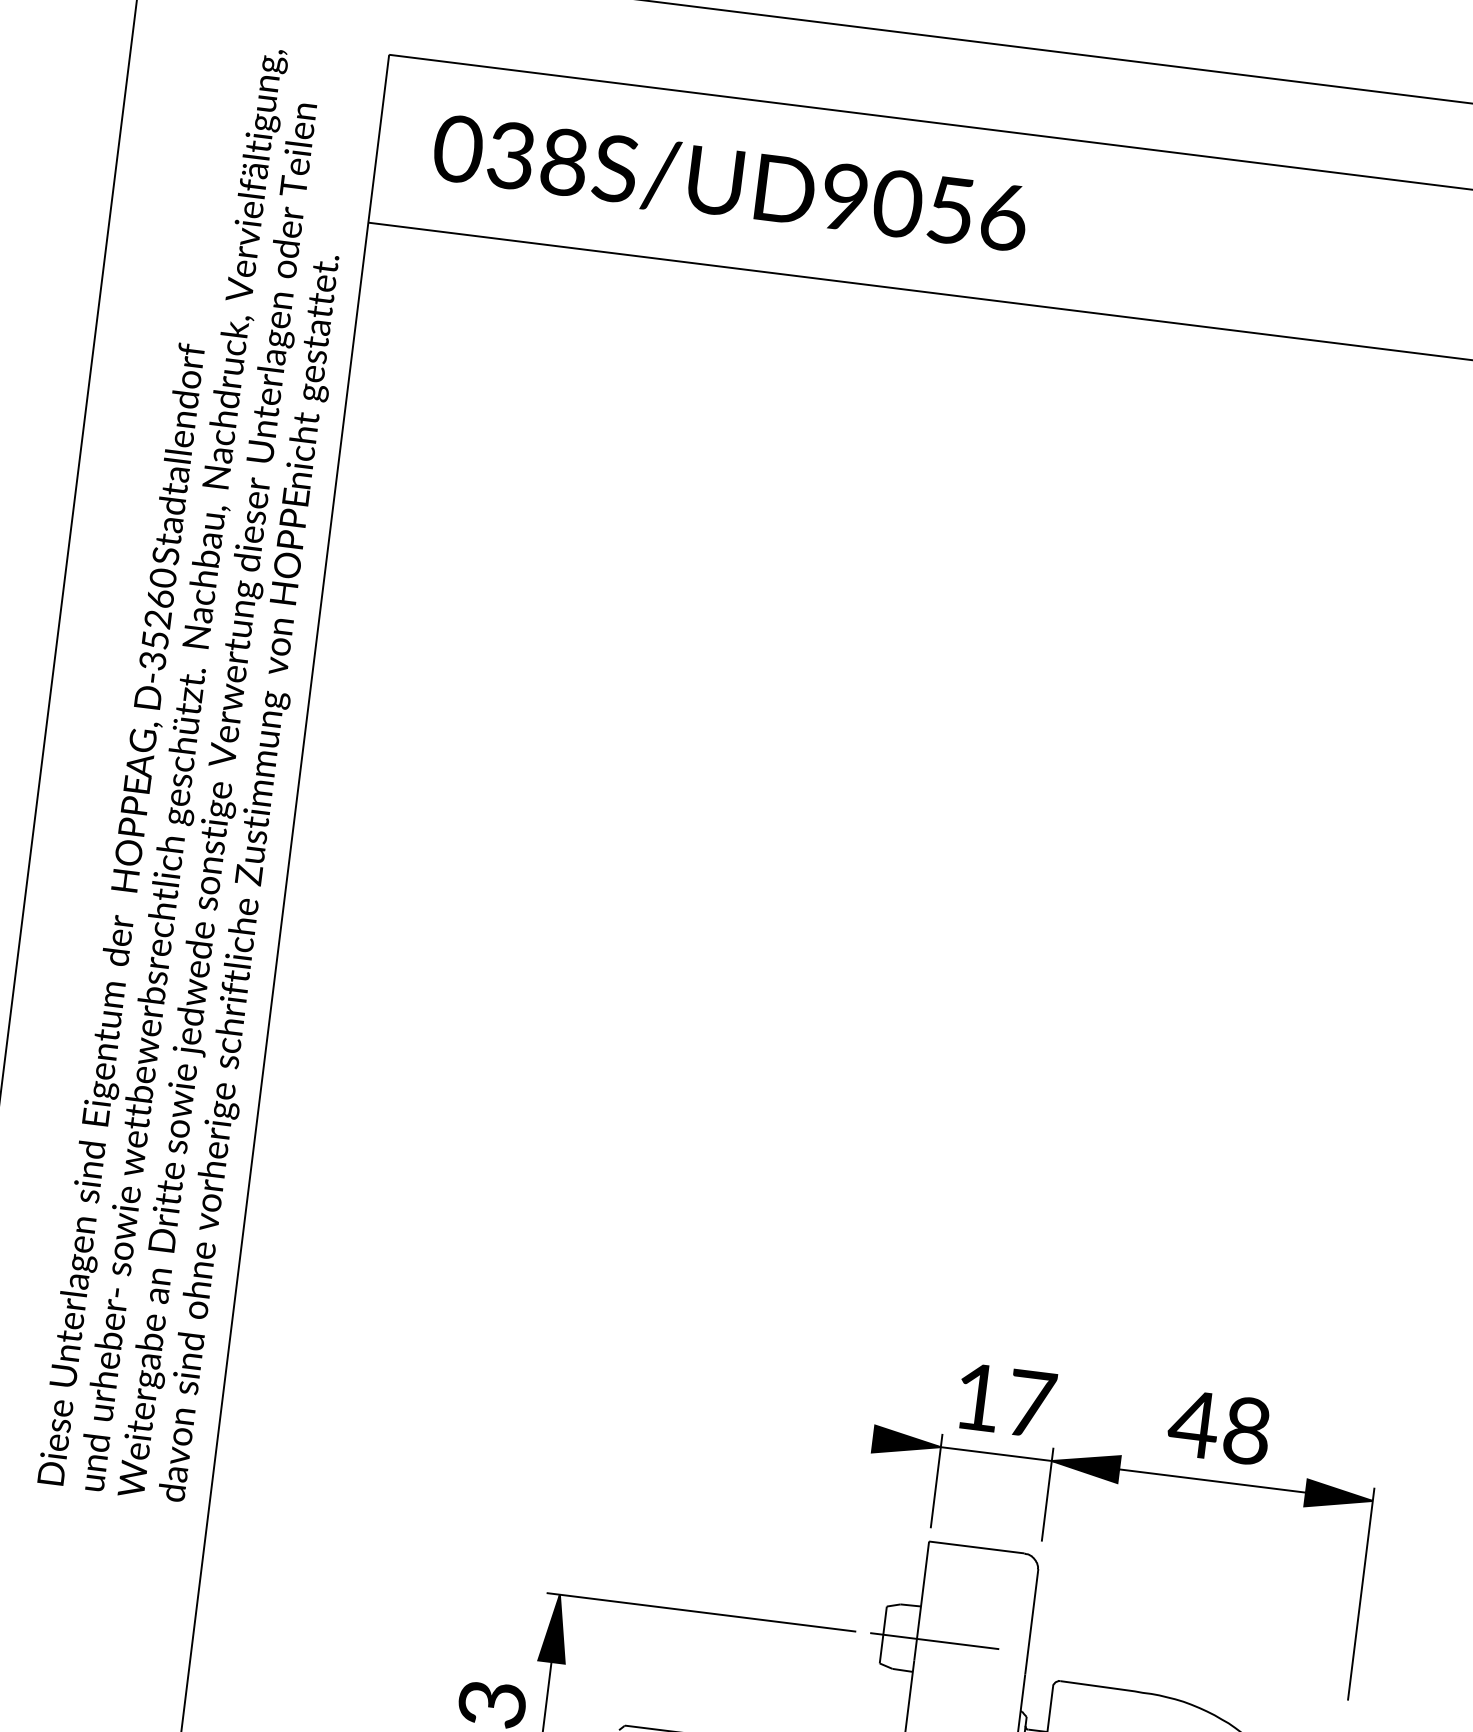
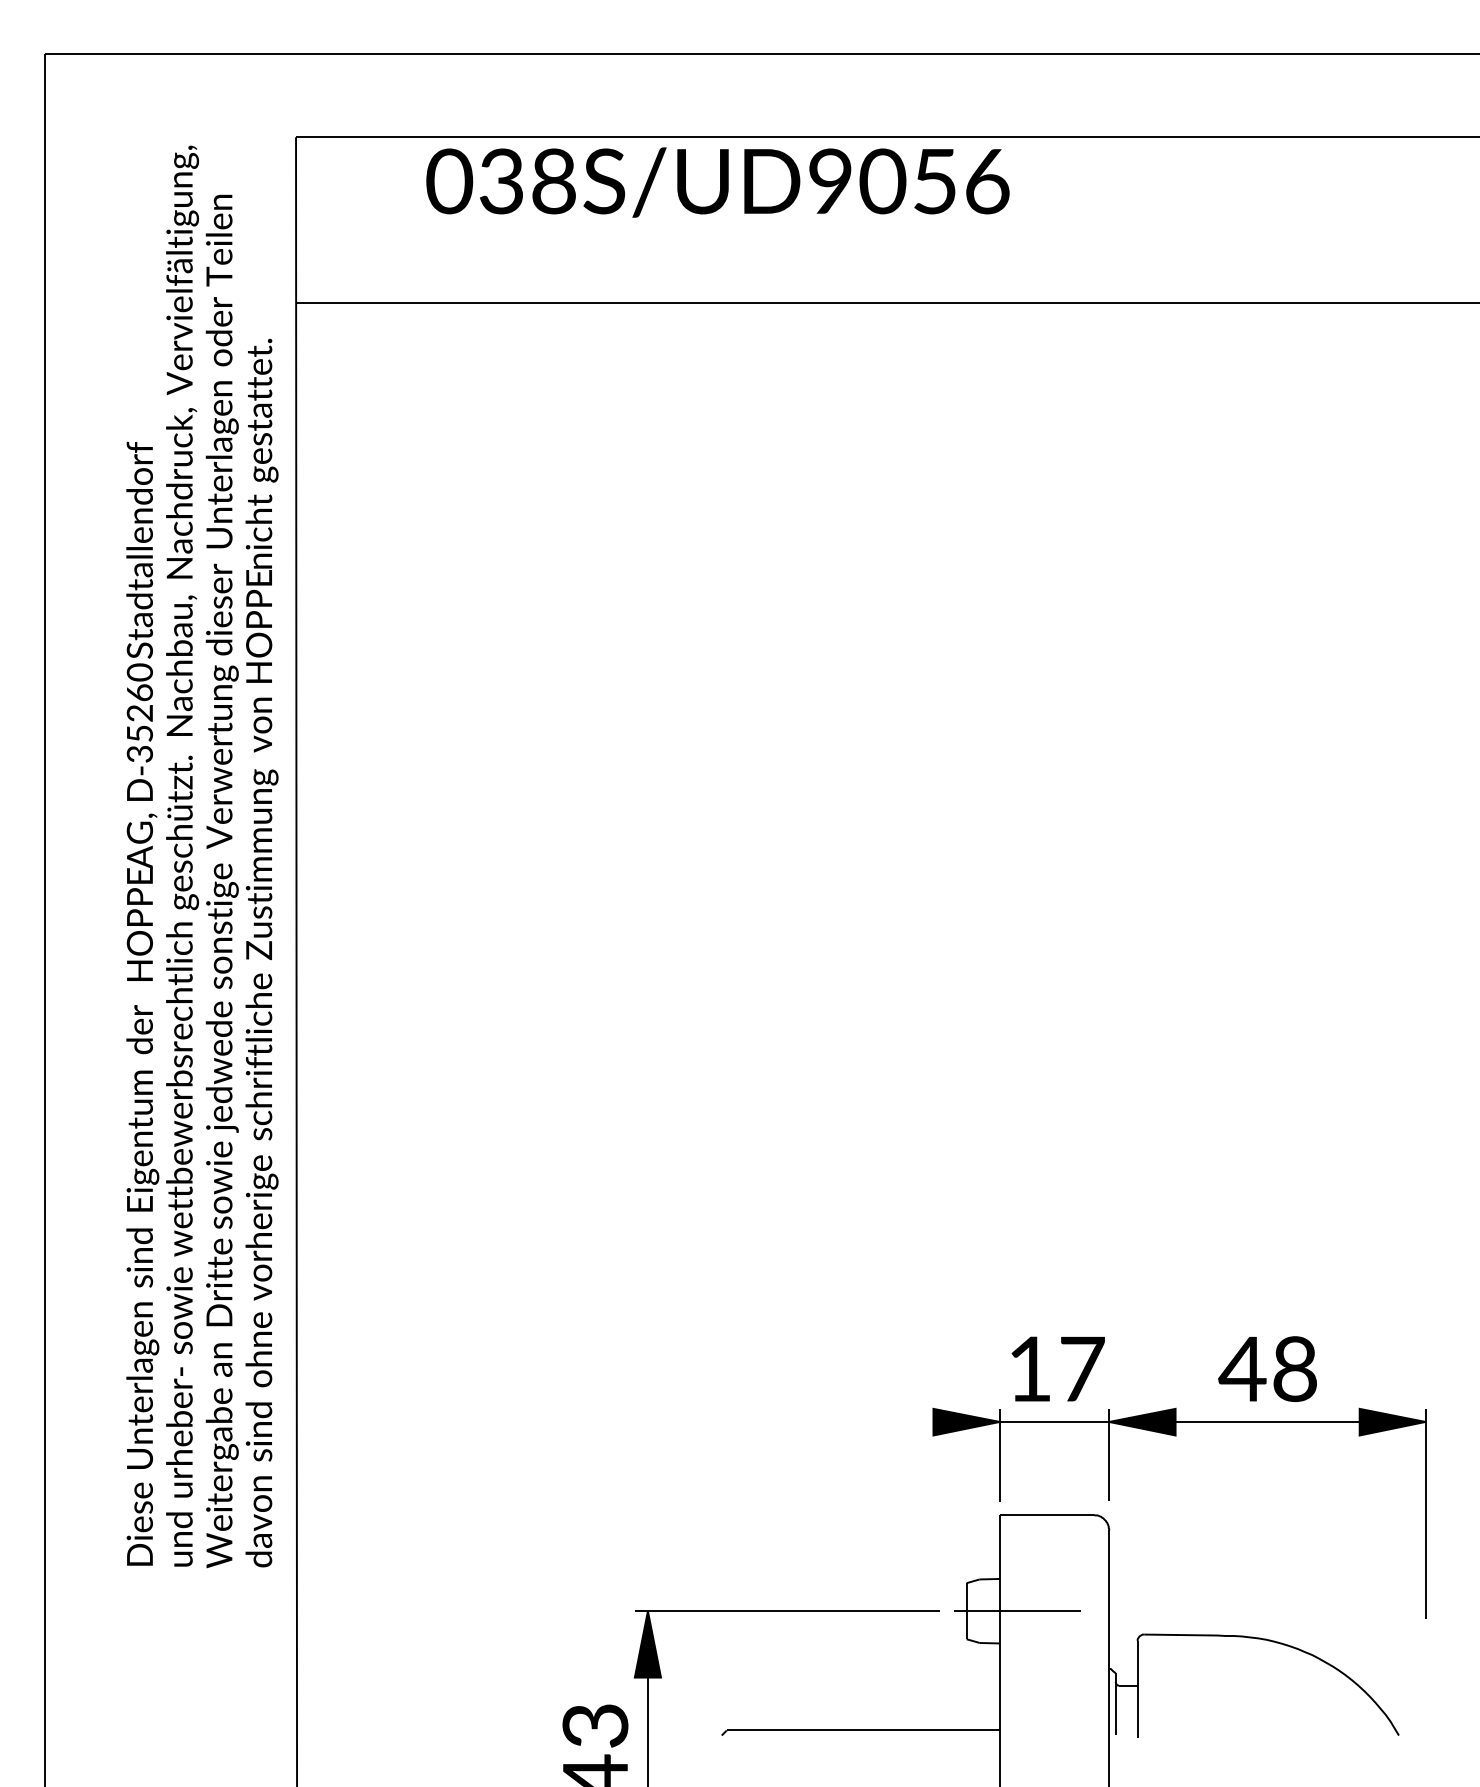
text: (730, 184) -> (717, 182), moved

